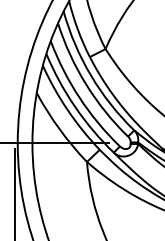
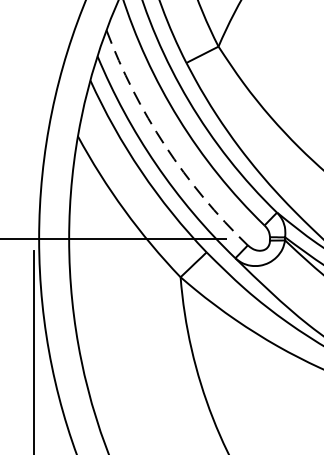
arc: (79, 97) -> (165, 145), solid -> dashed

